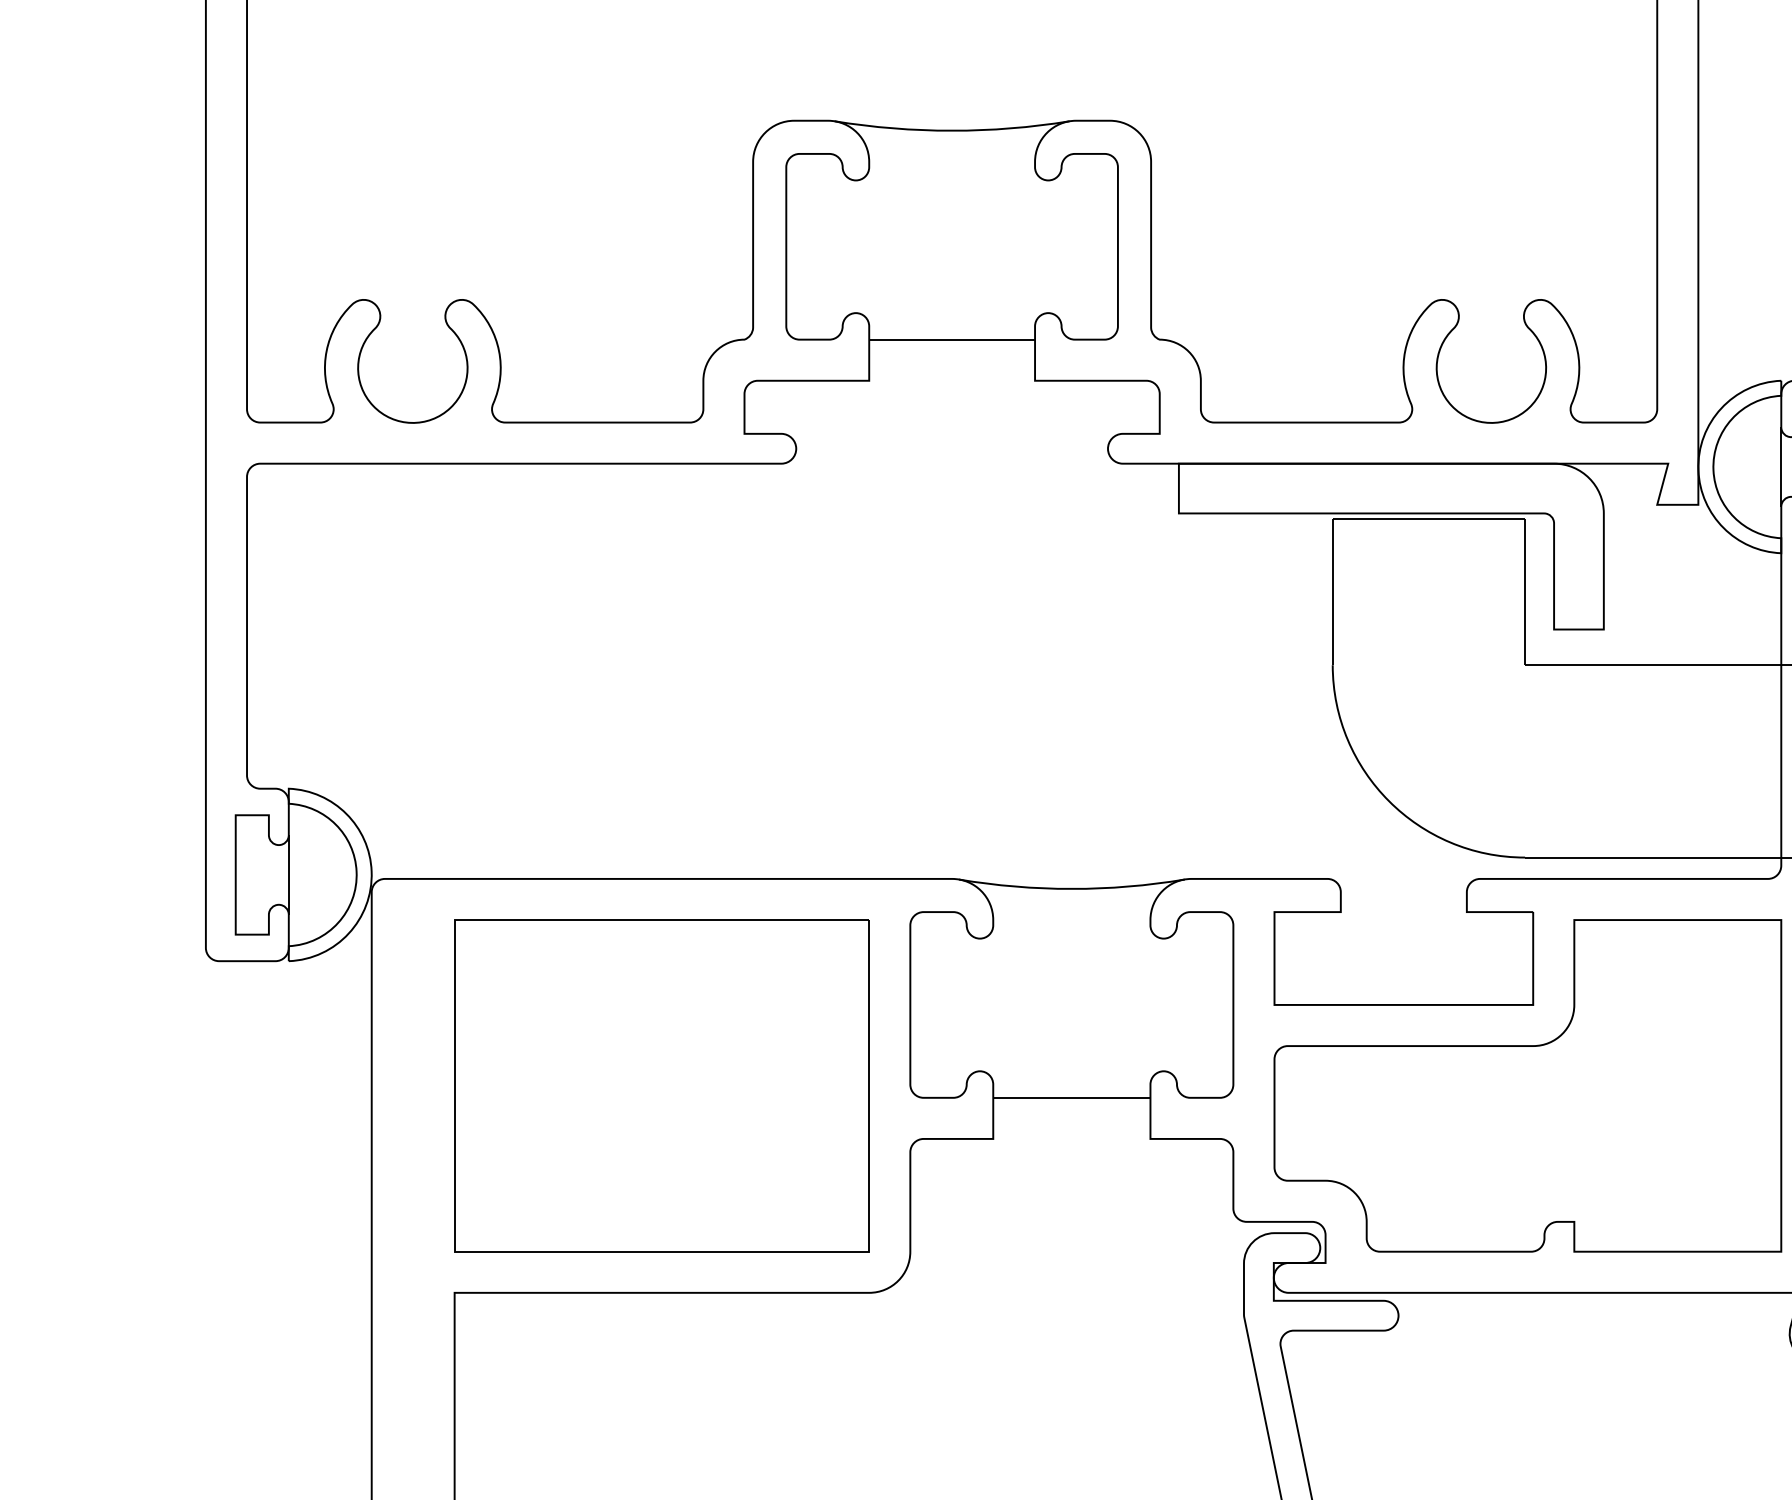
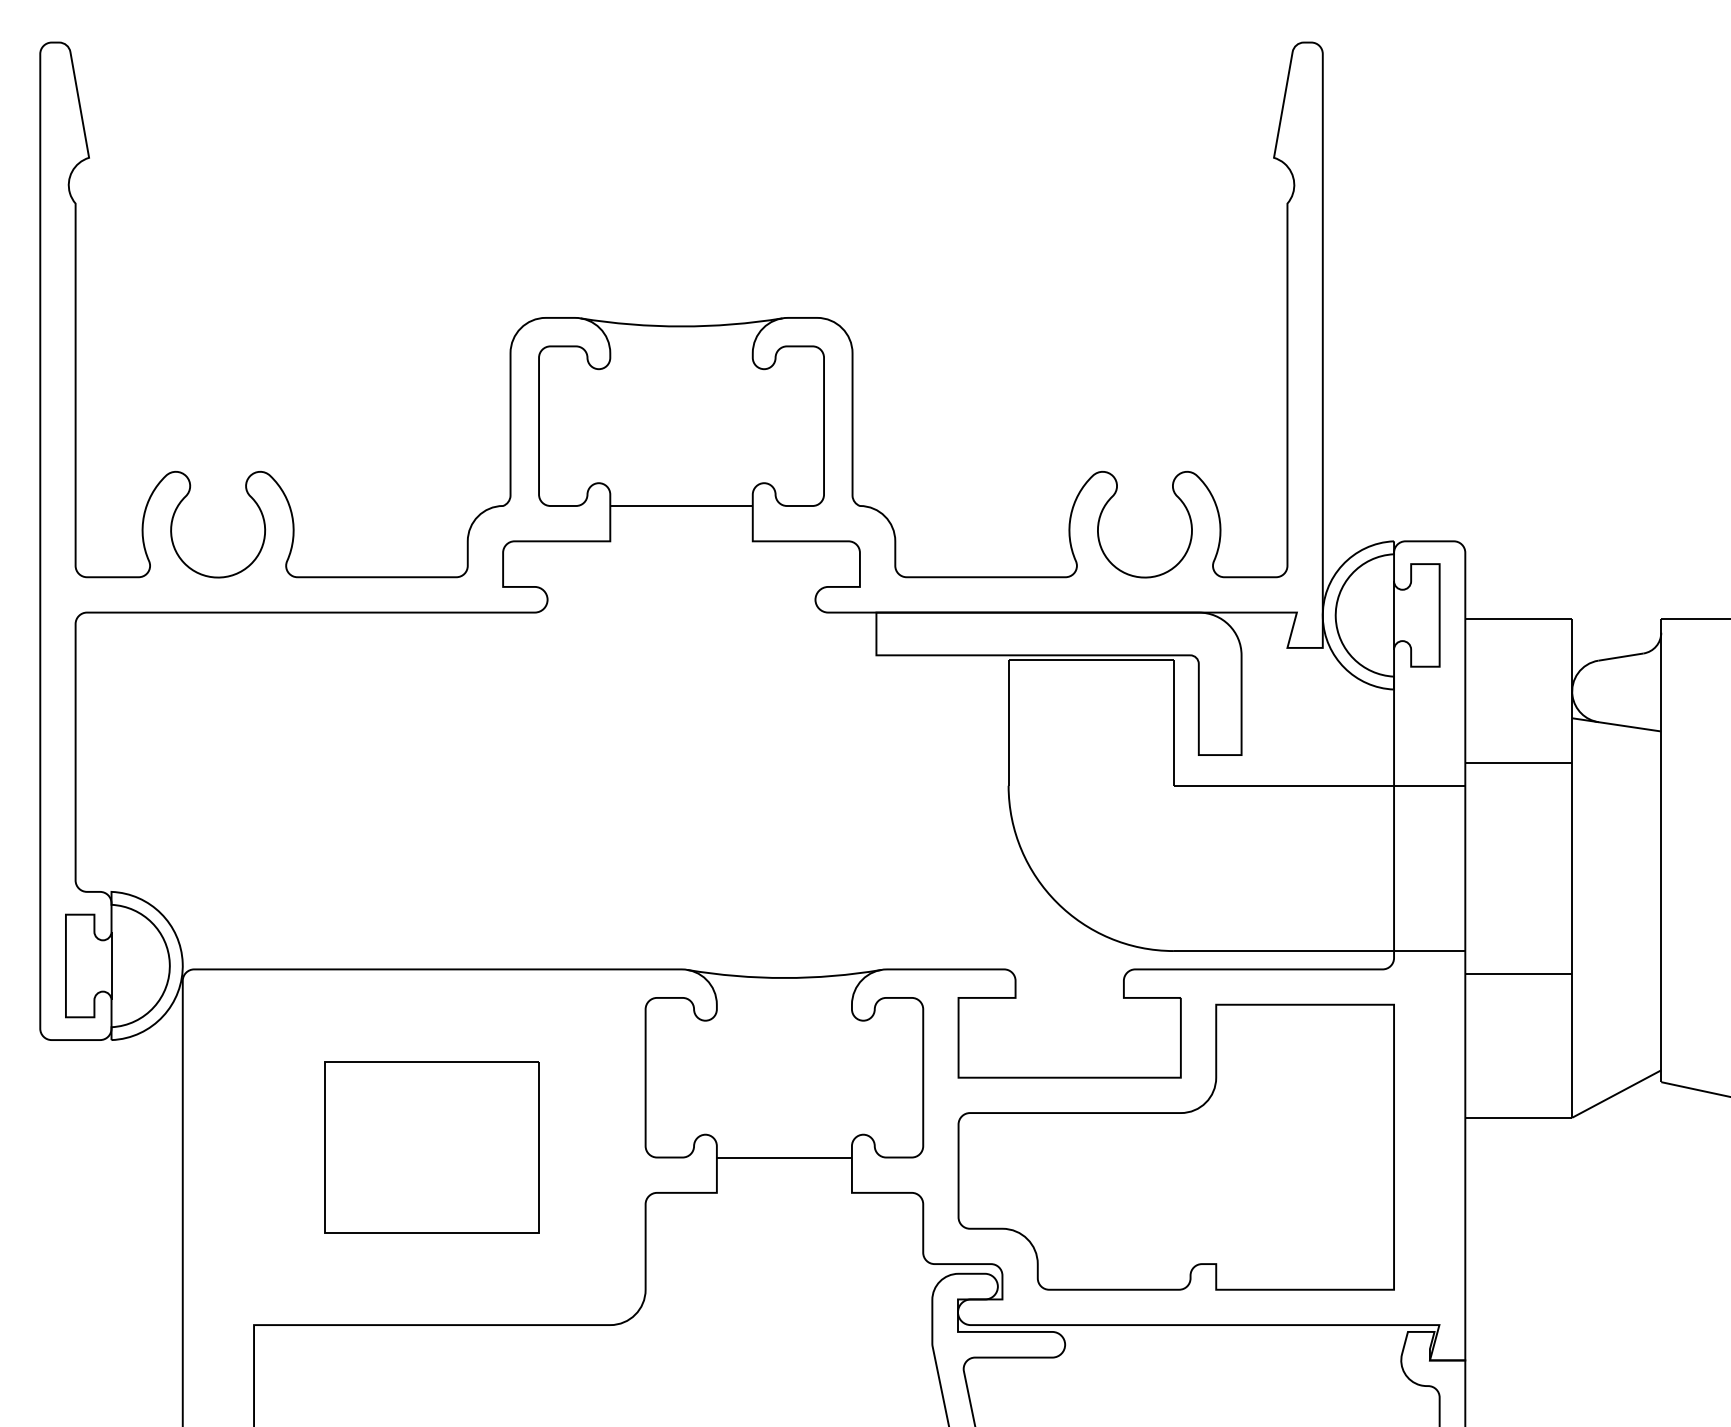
part: (661, 1086) -> (431, 1147), size x0.6

